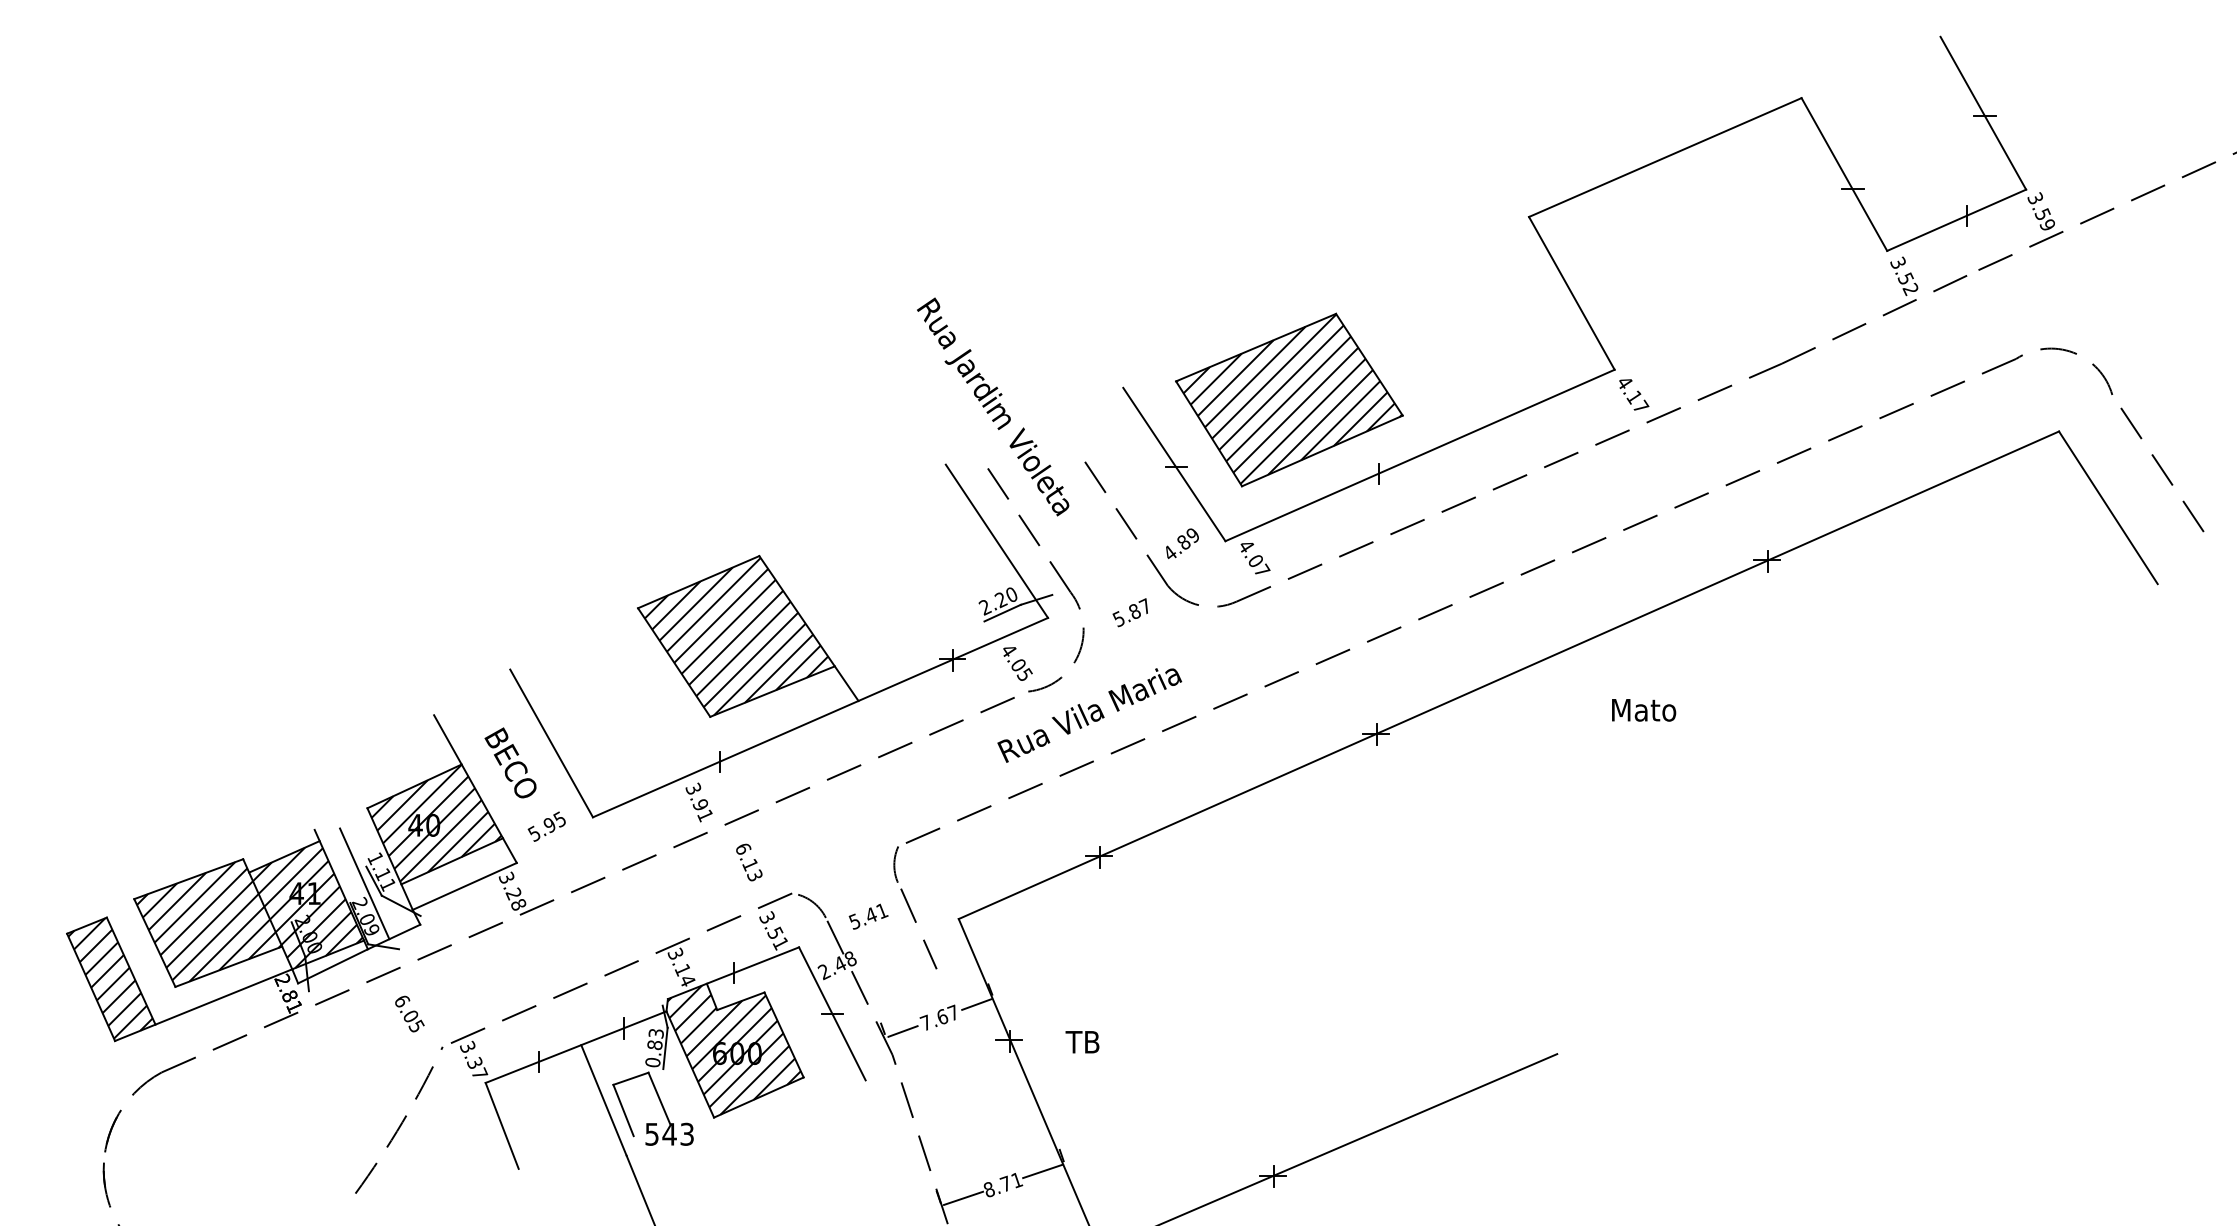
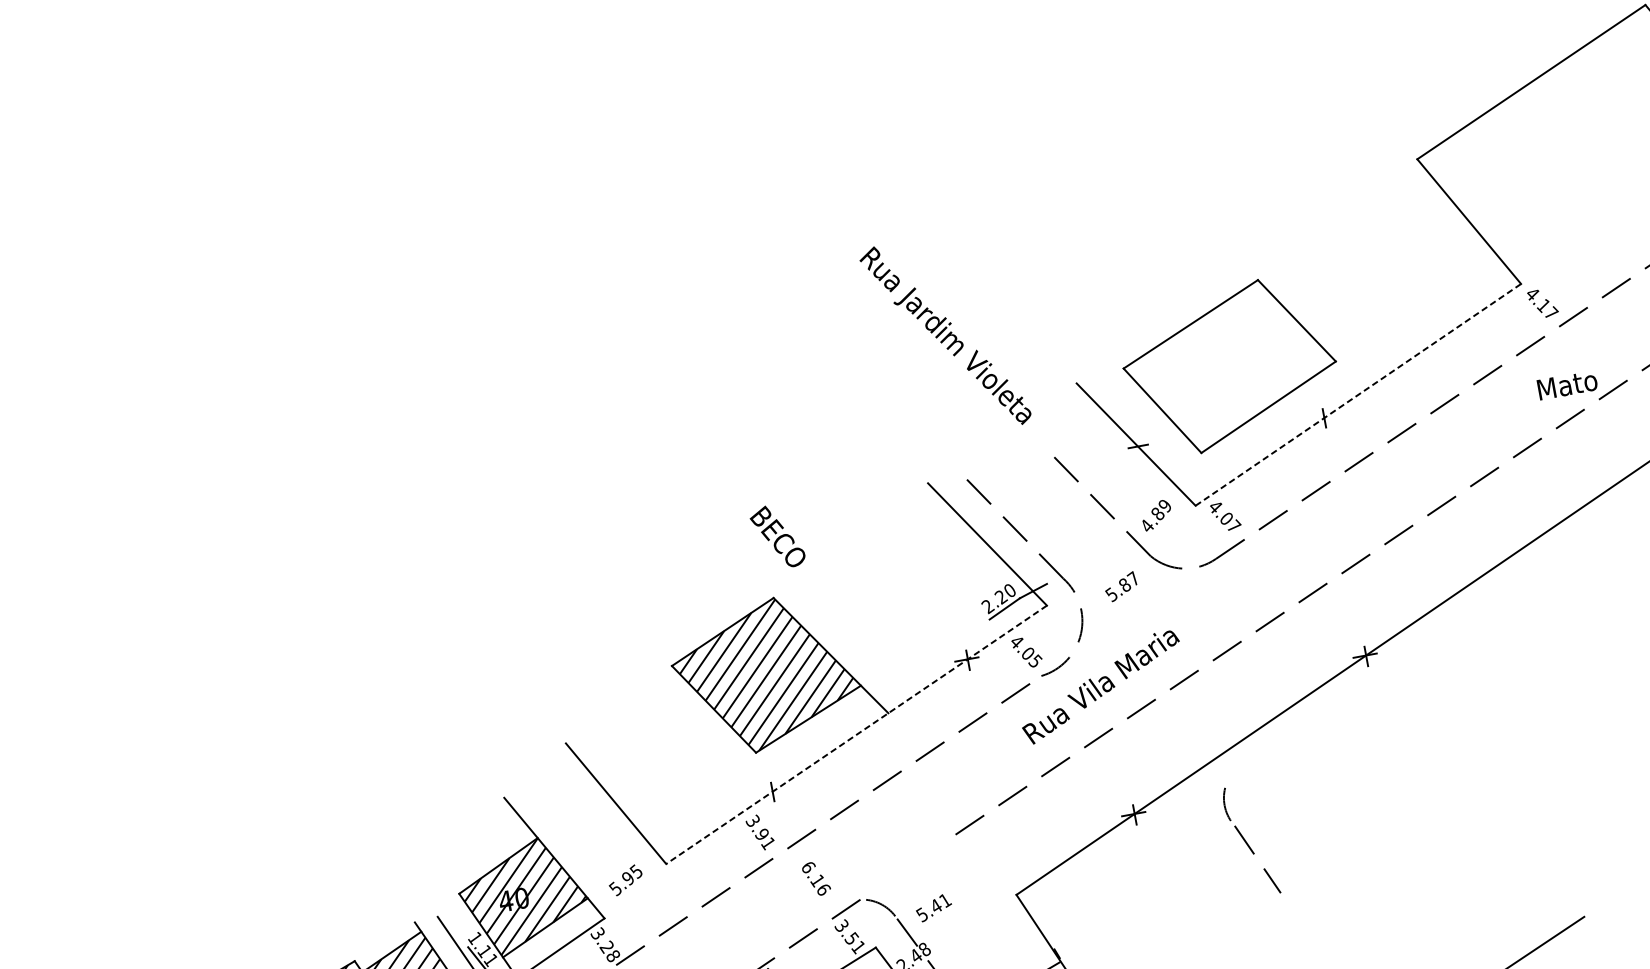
hatch: (1289, 398) -> (1229, 365), removed
text: (993, 406) -> (945, 335), moved
line: (1420, 455) -> (1358, 394), solid -> dashed
text: (1644, 710) -> (1567, 385), moved
line: (820, 717) -> (856, 734), solid -> dashed
text: (510, 762) -> (777, 536), moved
text: (755, 875) -> (824, 889), 6.13 -> 6.16
part: (915, 907) -> (1251, 840), moved

